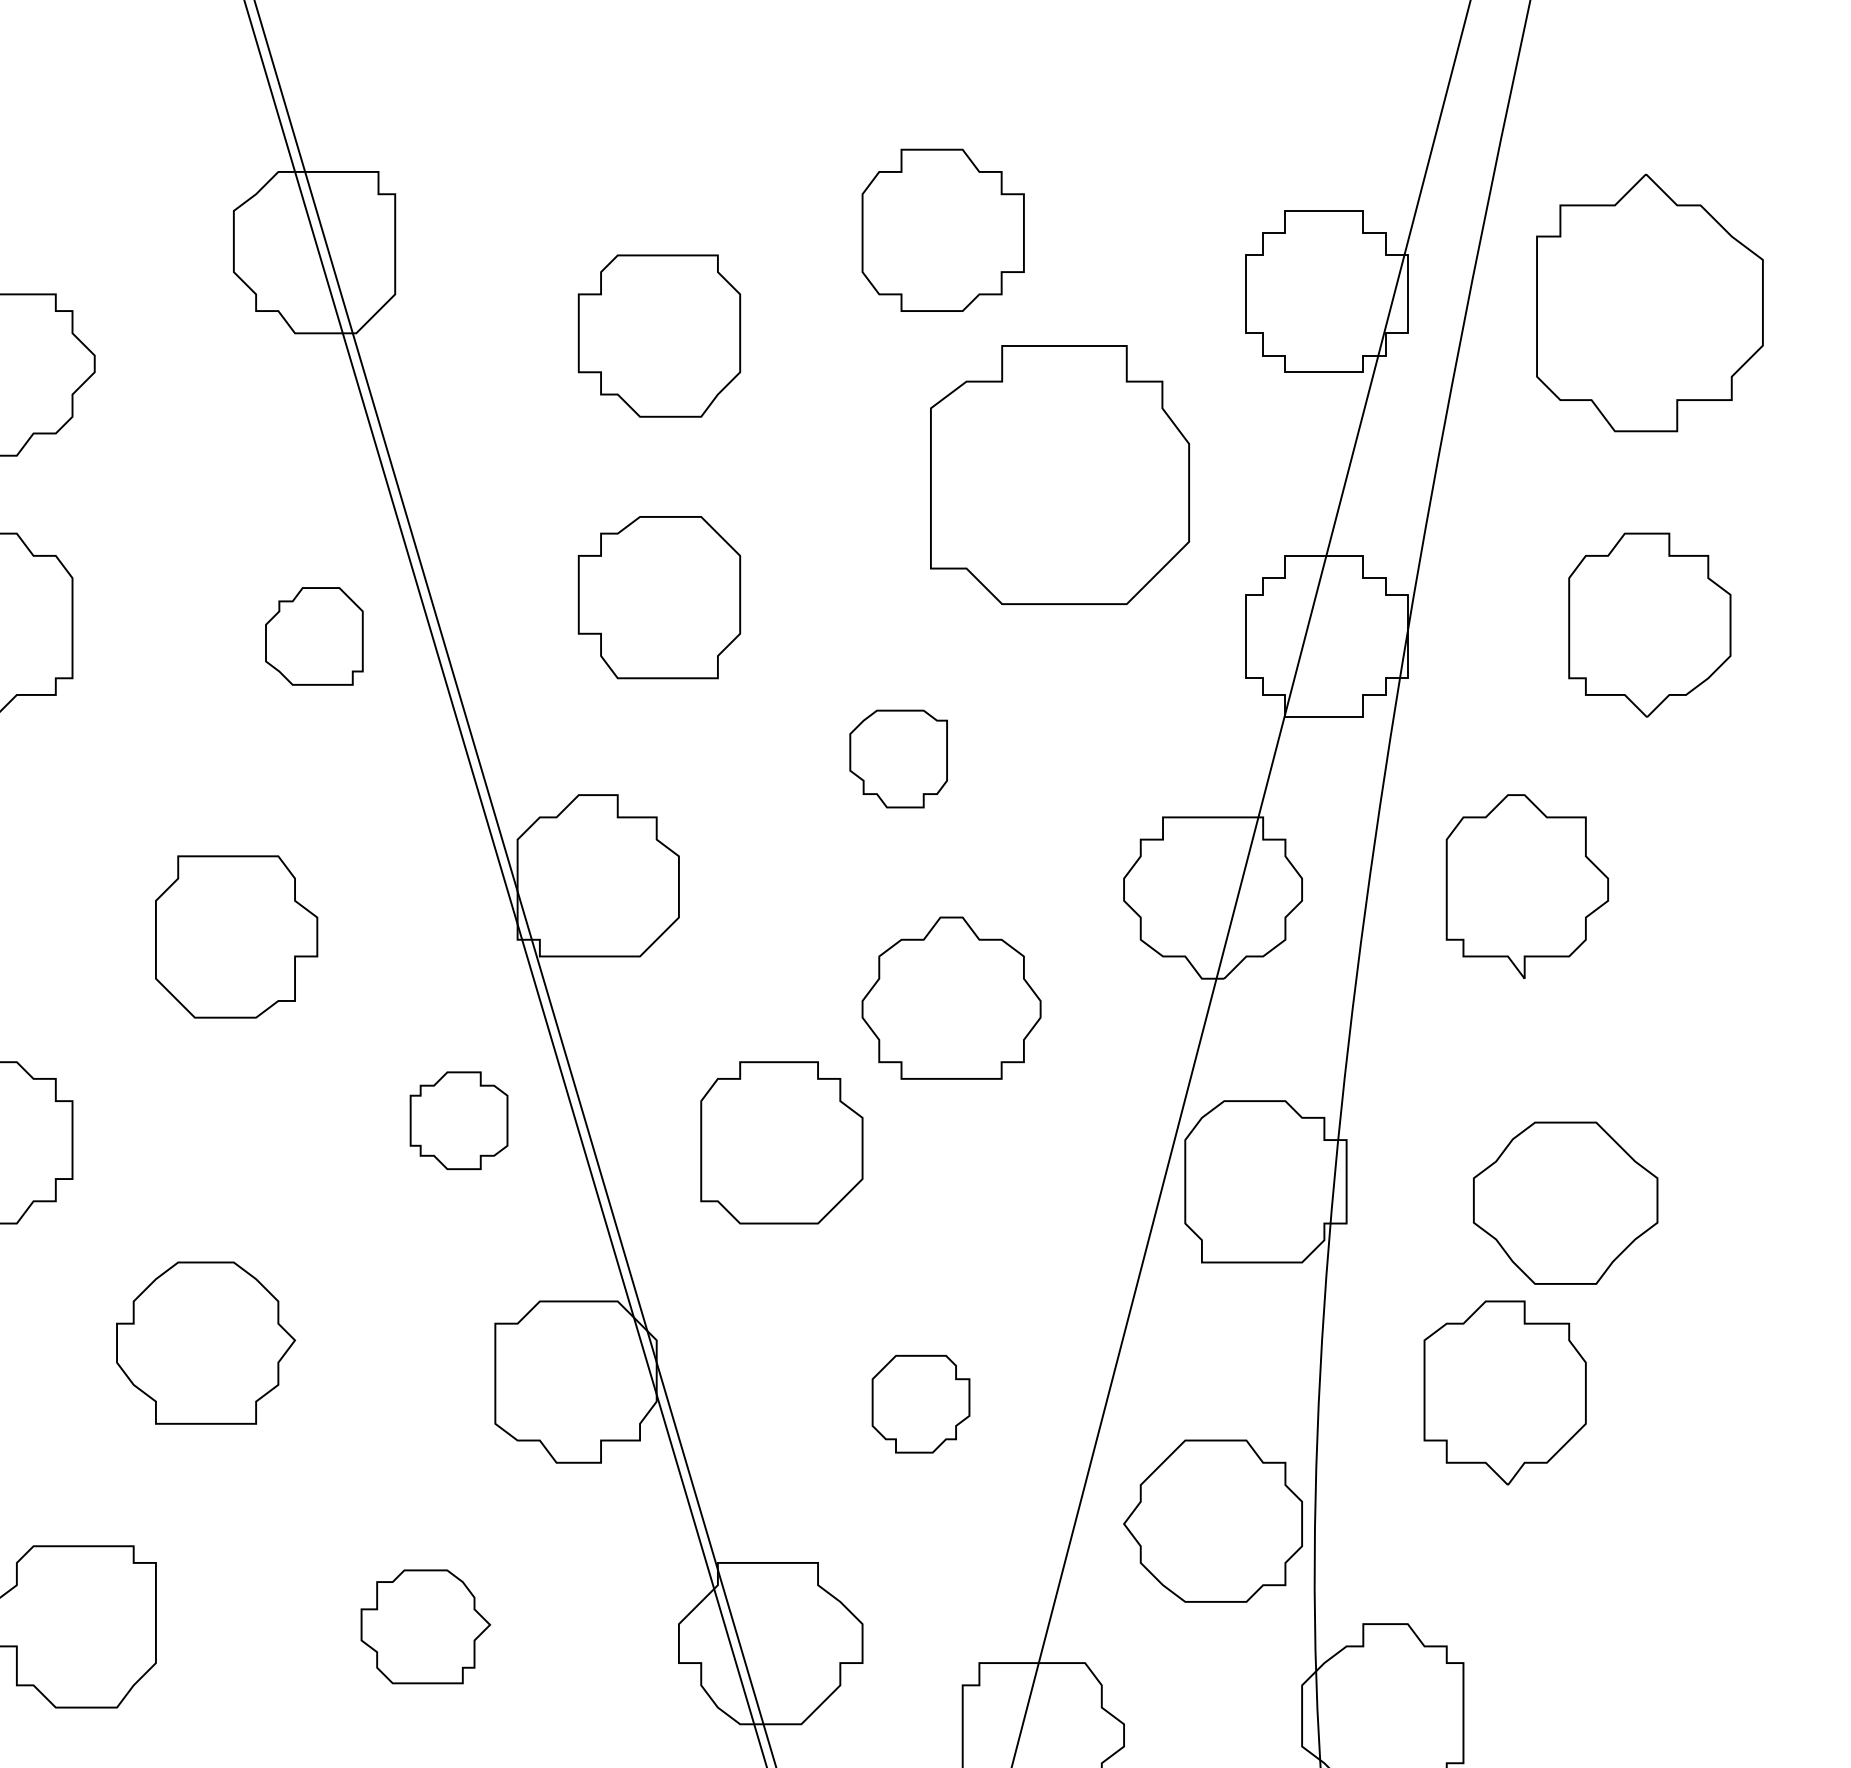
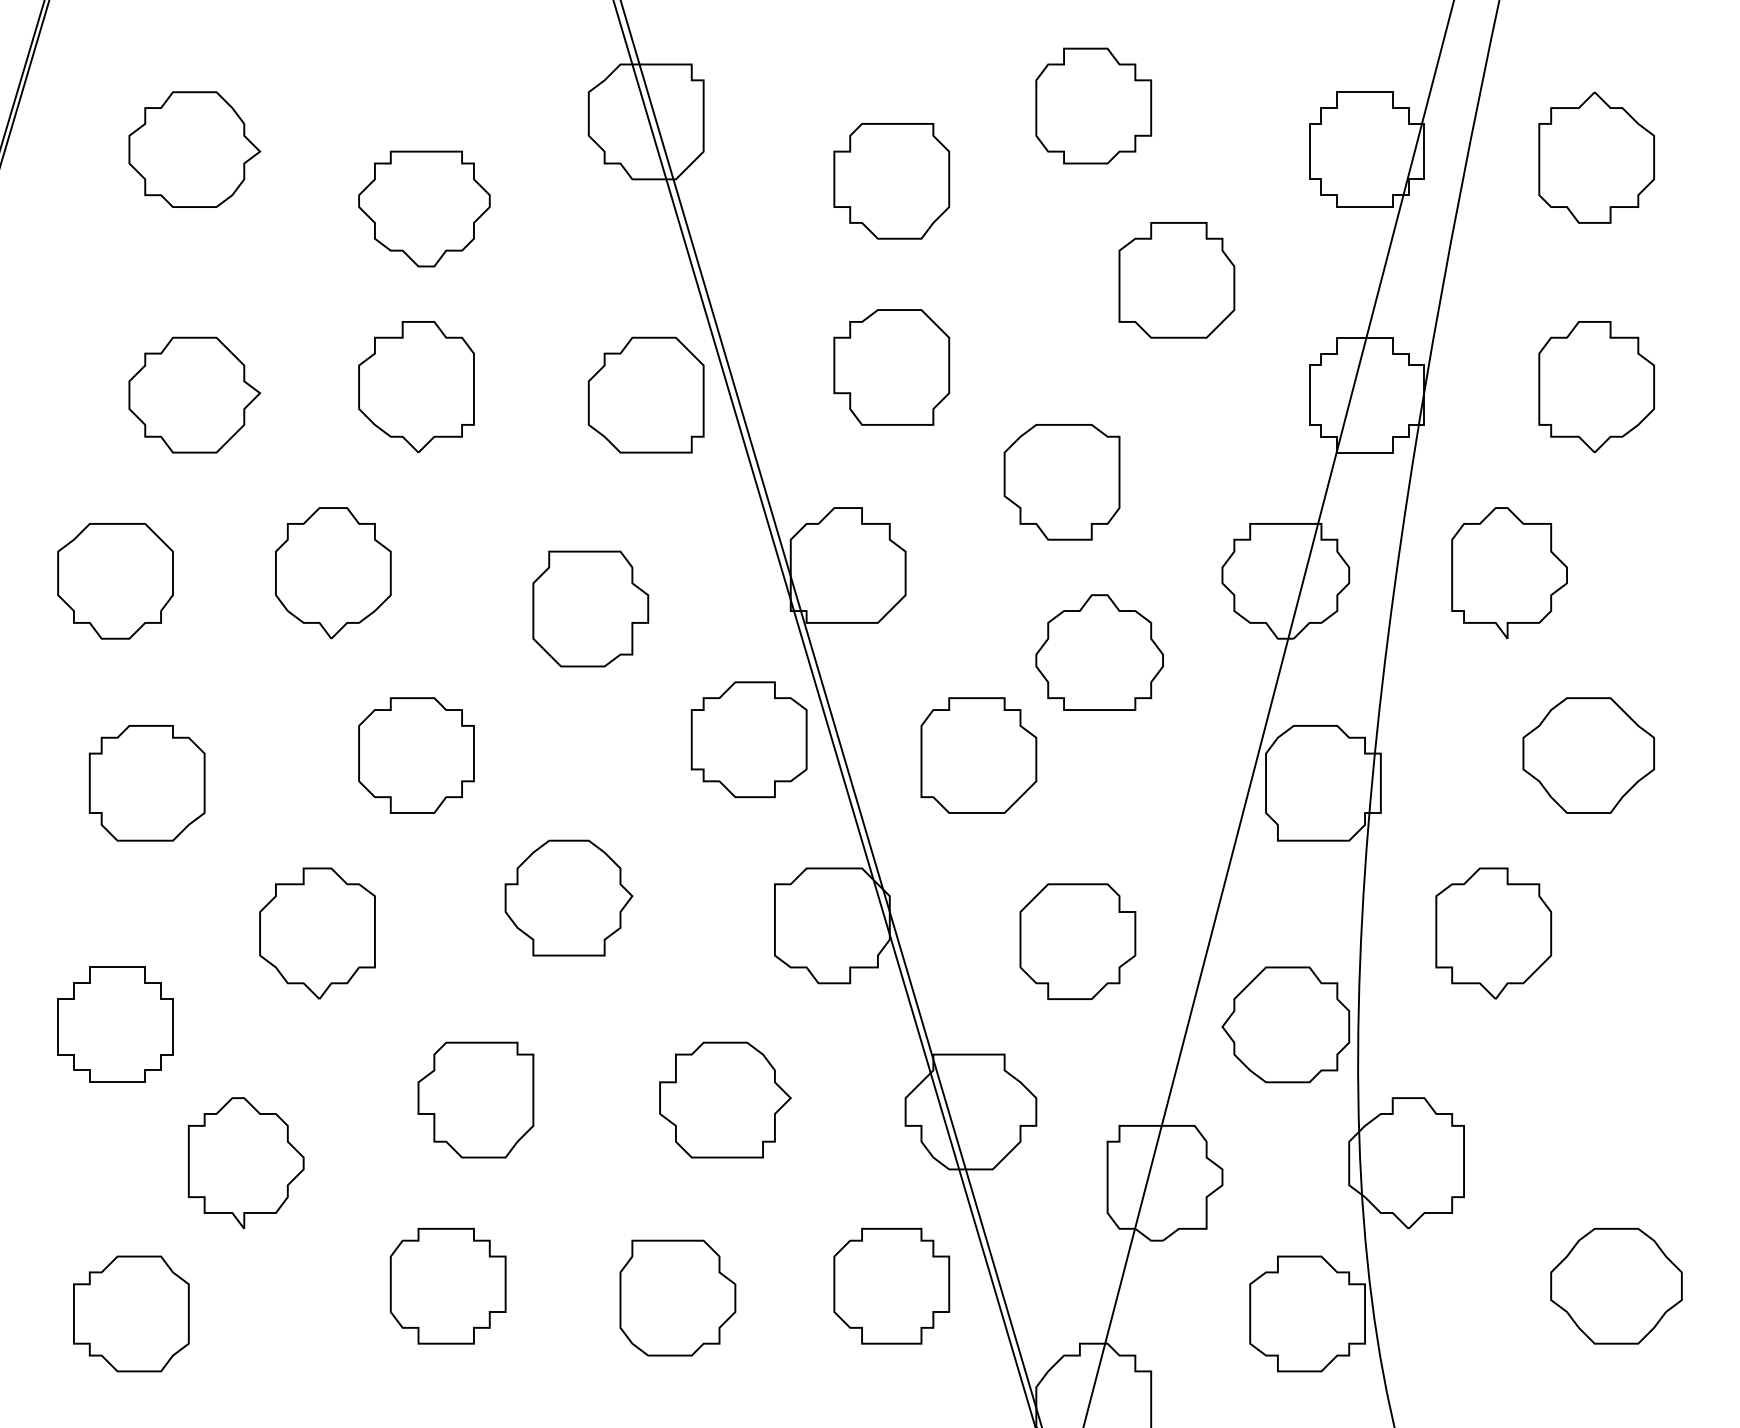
part: (1649, 302) -> (1596, 157), size x0.71
part: (1059, 475) -> (1176, 280), size x0.62
part: (313, 635) -> (645, 394), size x1.67
part: (897, 759) -> (1061, 482), size x1.67
part: (458, 1120) -> (748, 739), size x1.67
part: (1565, 1203) -> (1588, 755), moved
part: (920, 1404) -> (1077, 941), size x1.67
part: (425, 1626) -> (725, 1099), size x1.43

